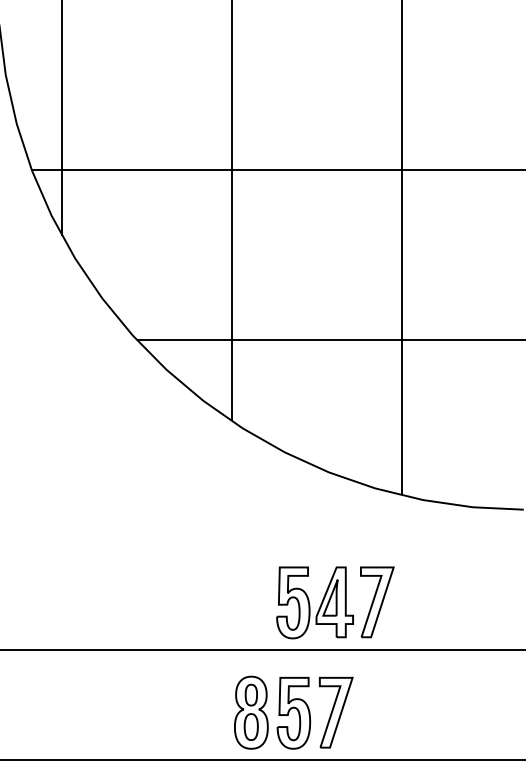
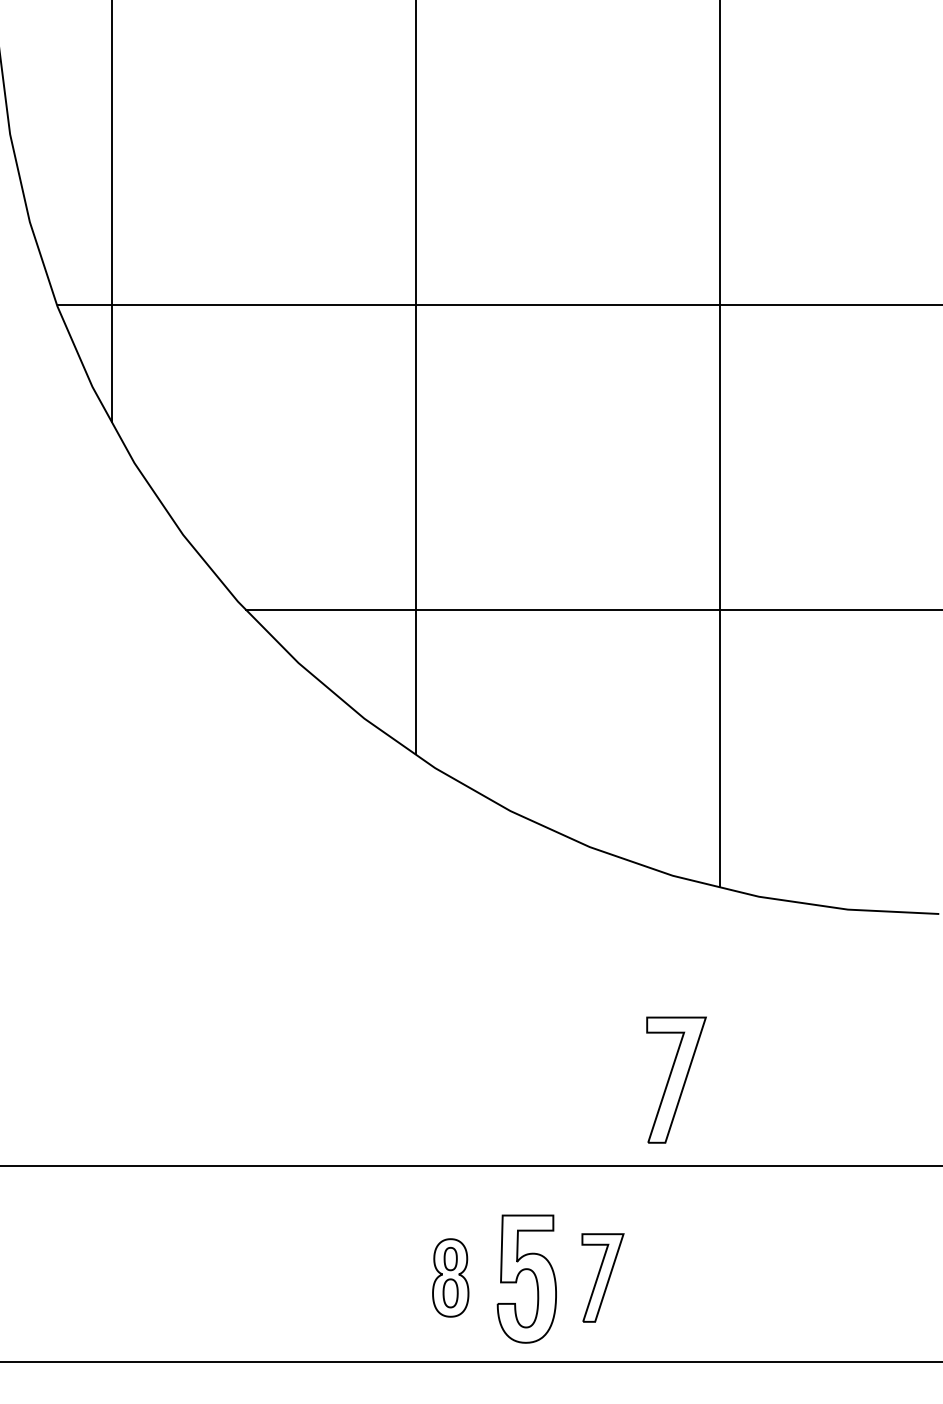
part: (314, 602) -> (563, 1080), removed
part: (251, 712) -> (450, 1277), size x0.6
part: (336, 712) -> (603, 1277), size x0.7

